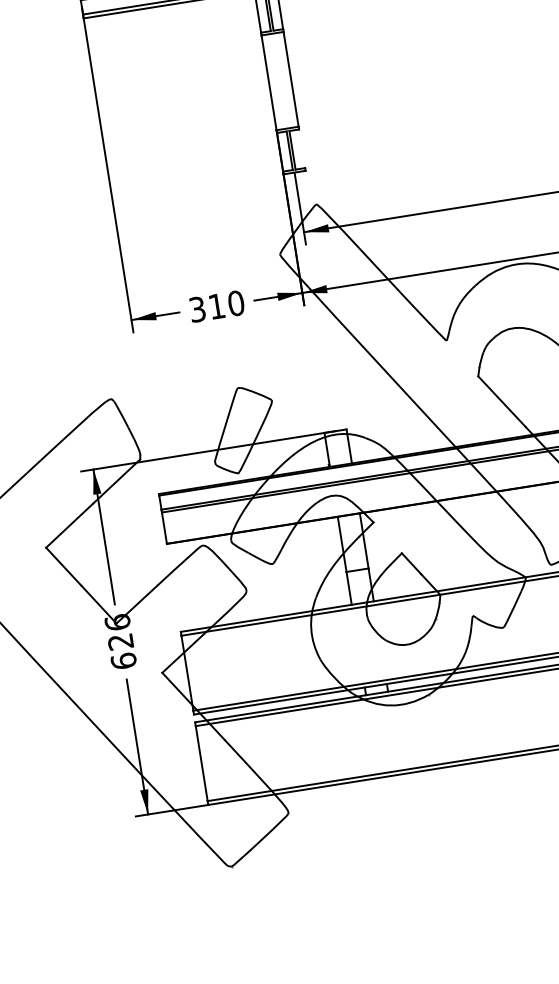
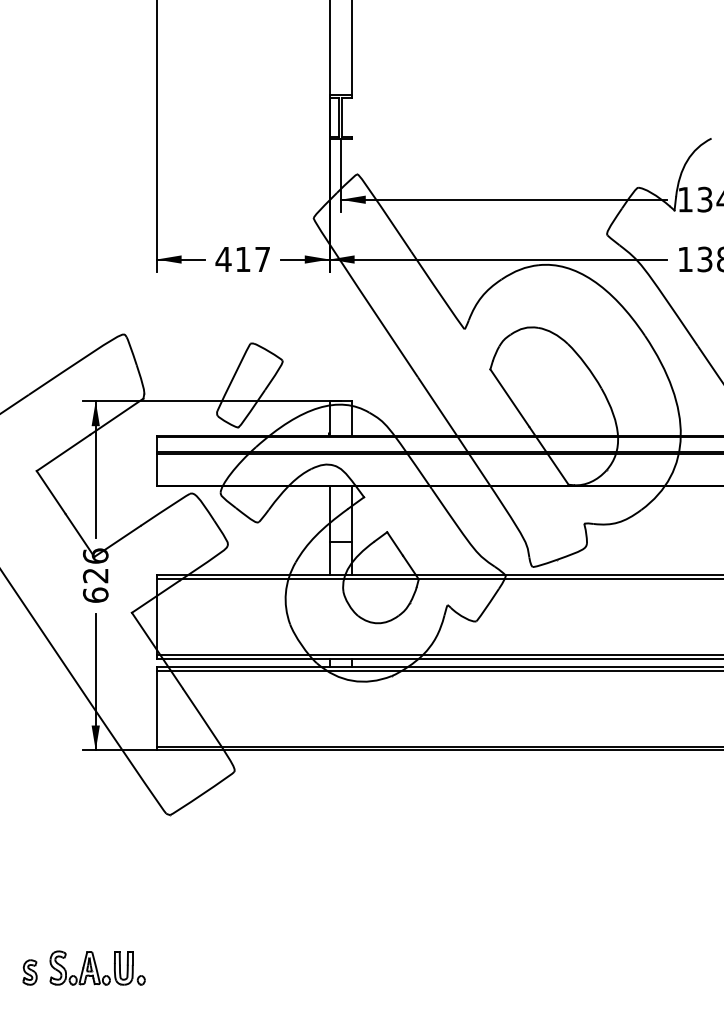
text: (216, 306) -> (242, 259), 310 -> 417

